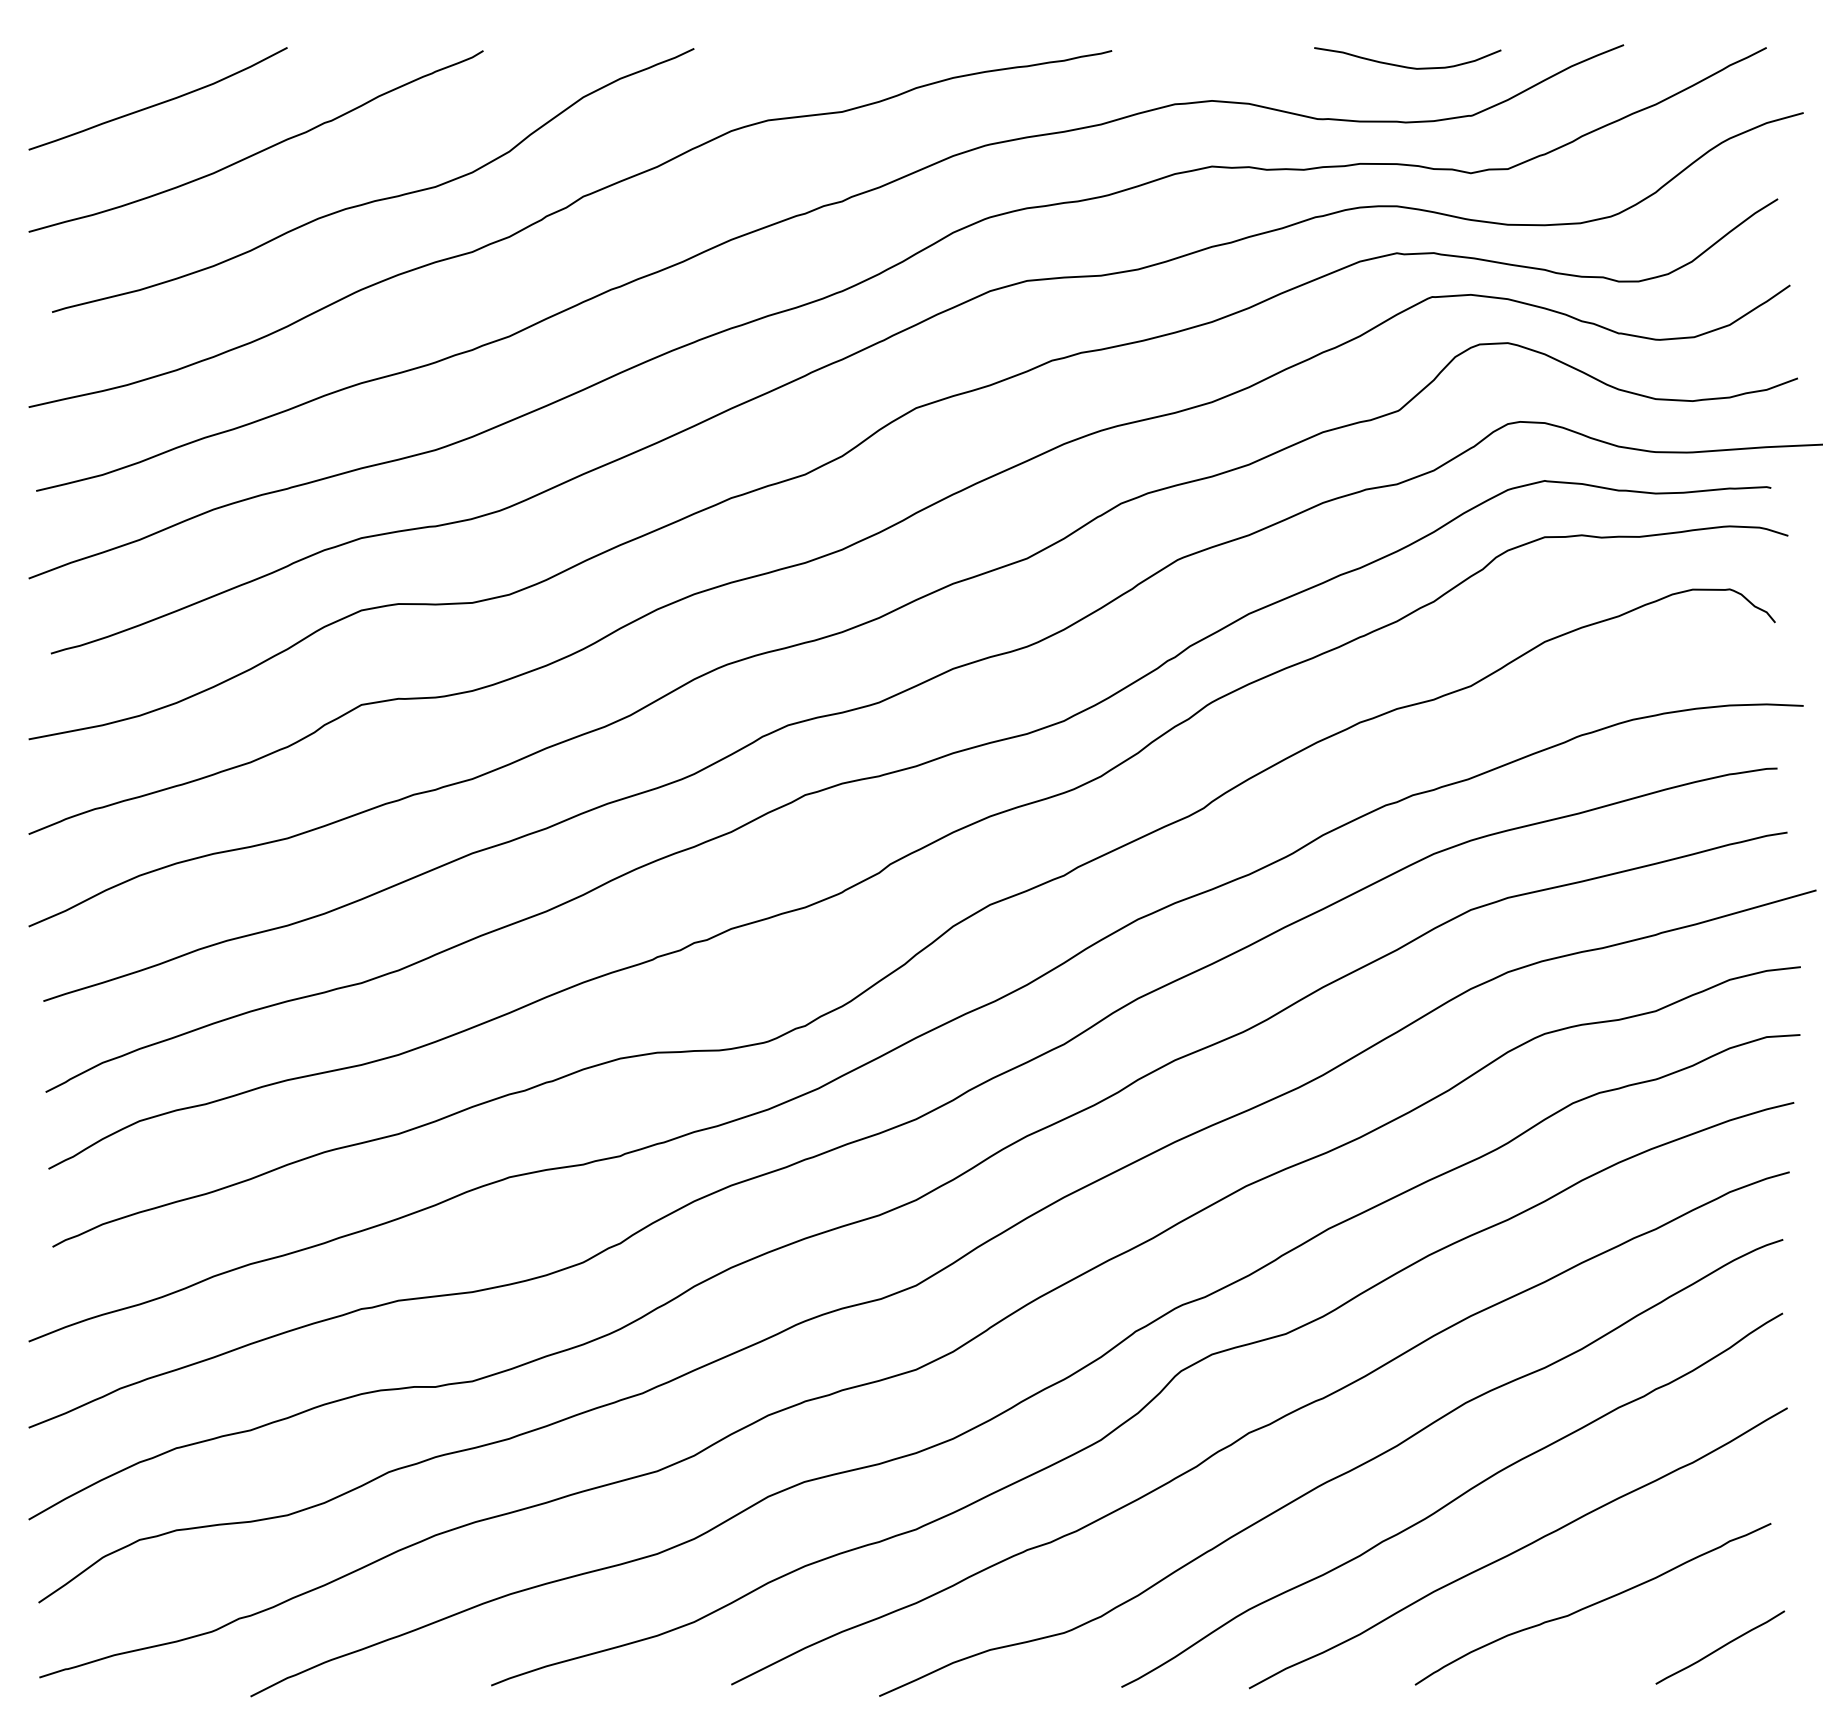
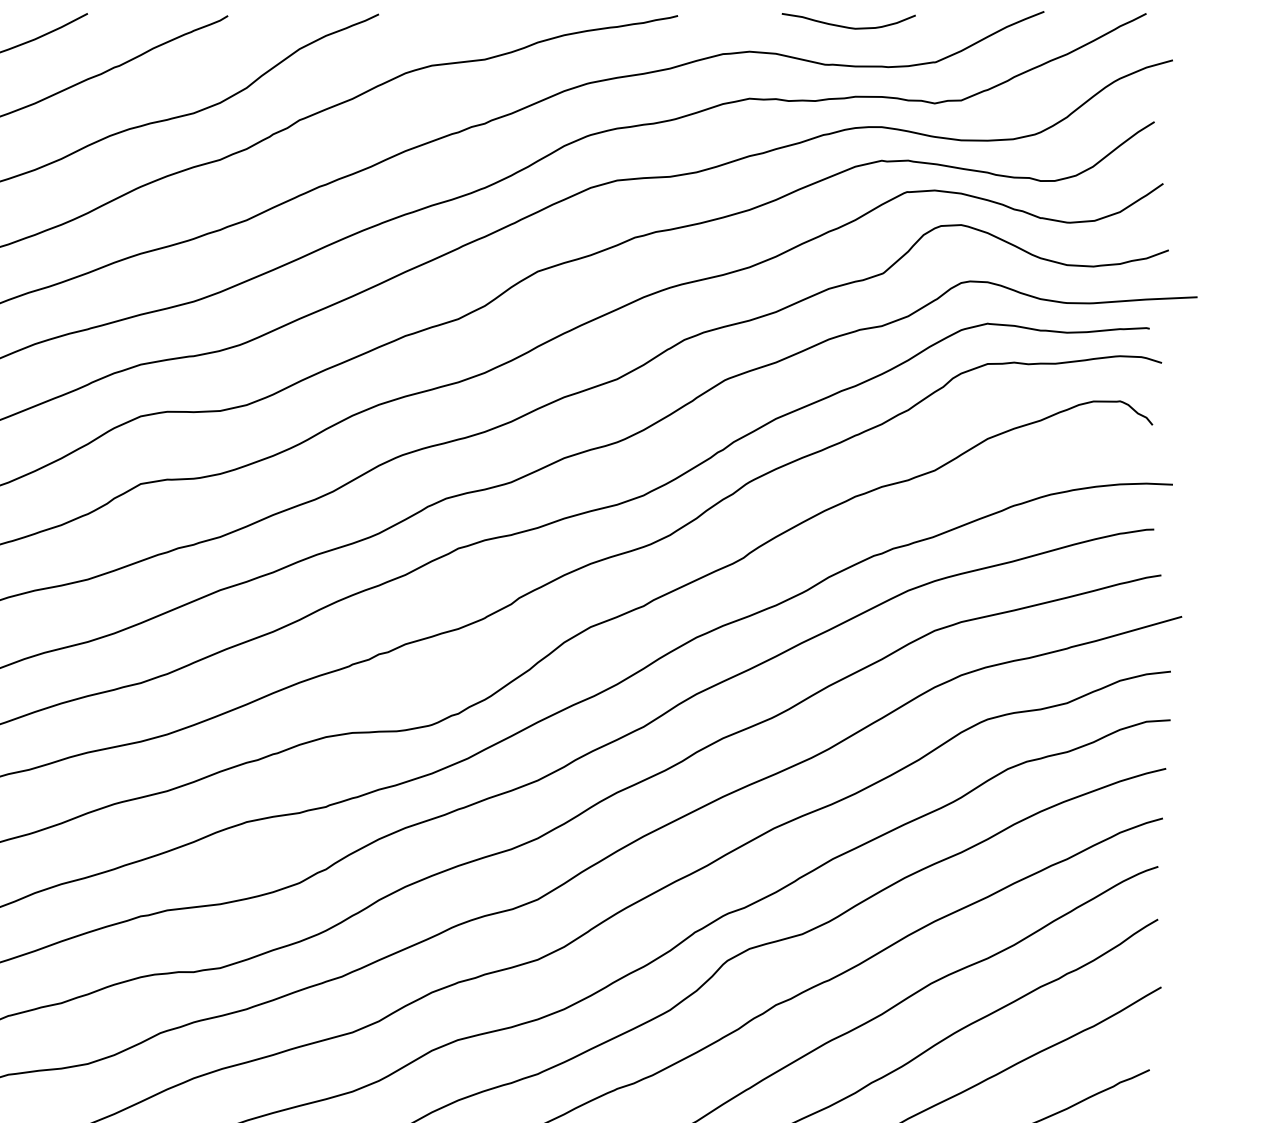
curve: (1407, 66) -> (848, 27), moved

